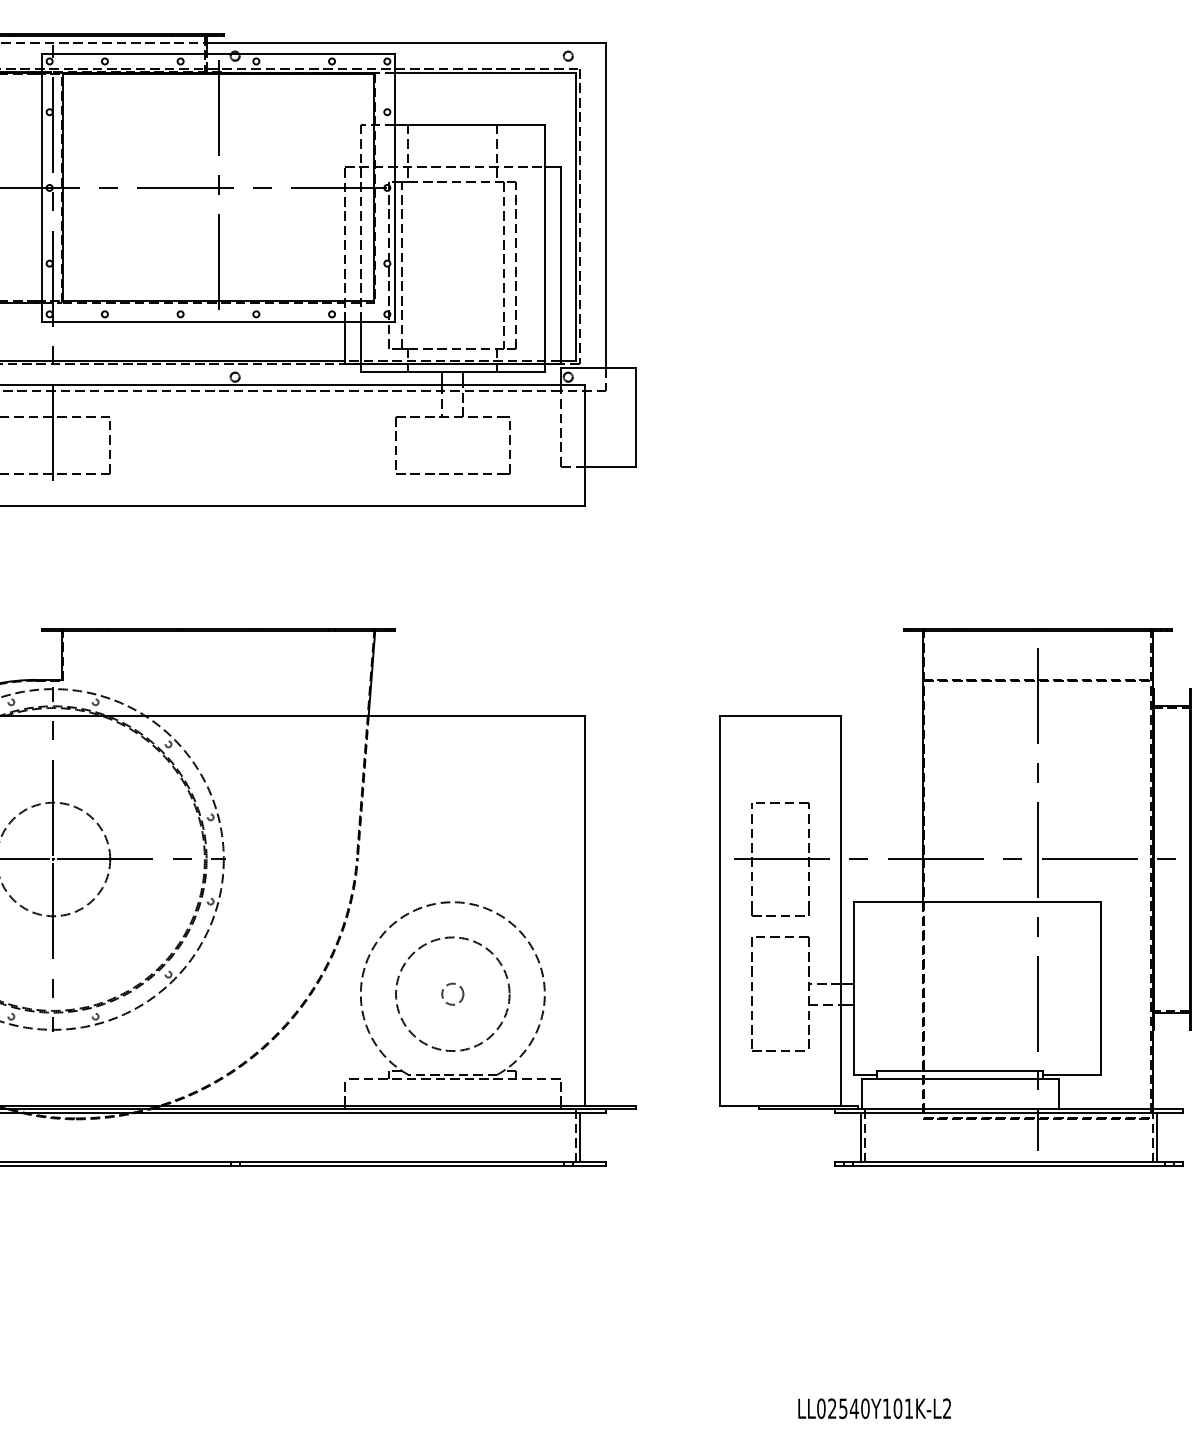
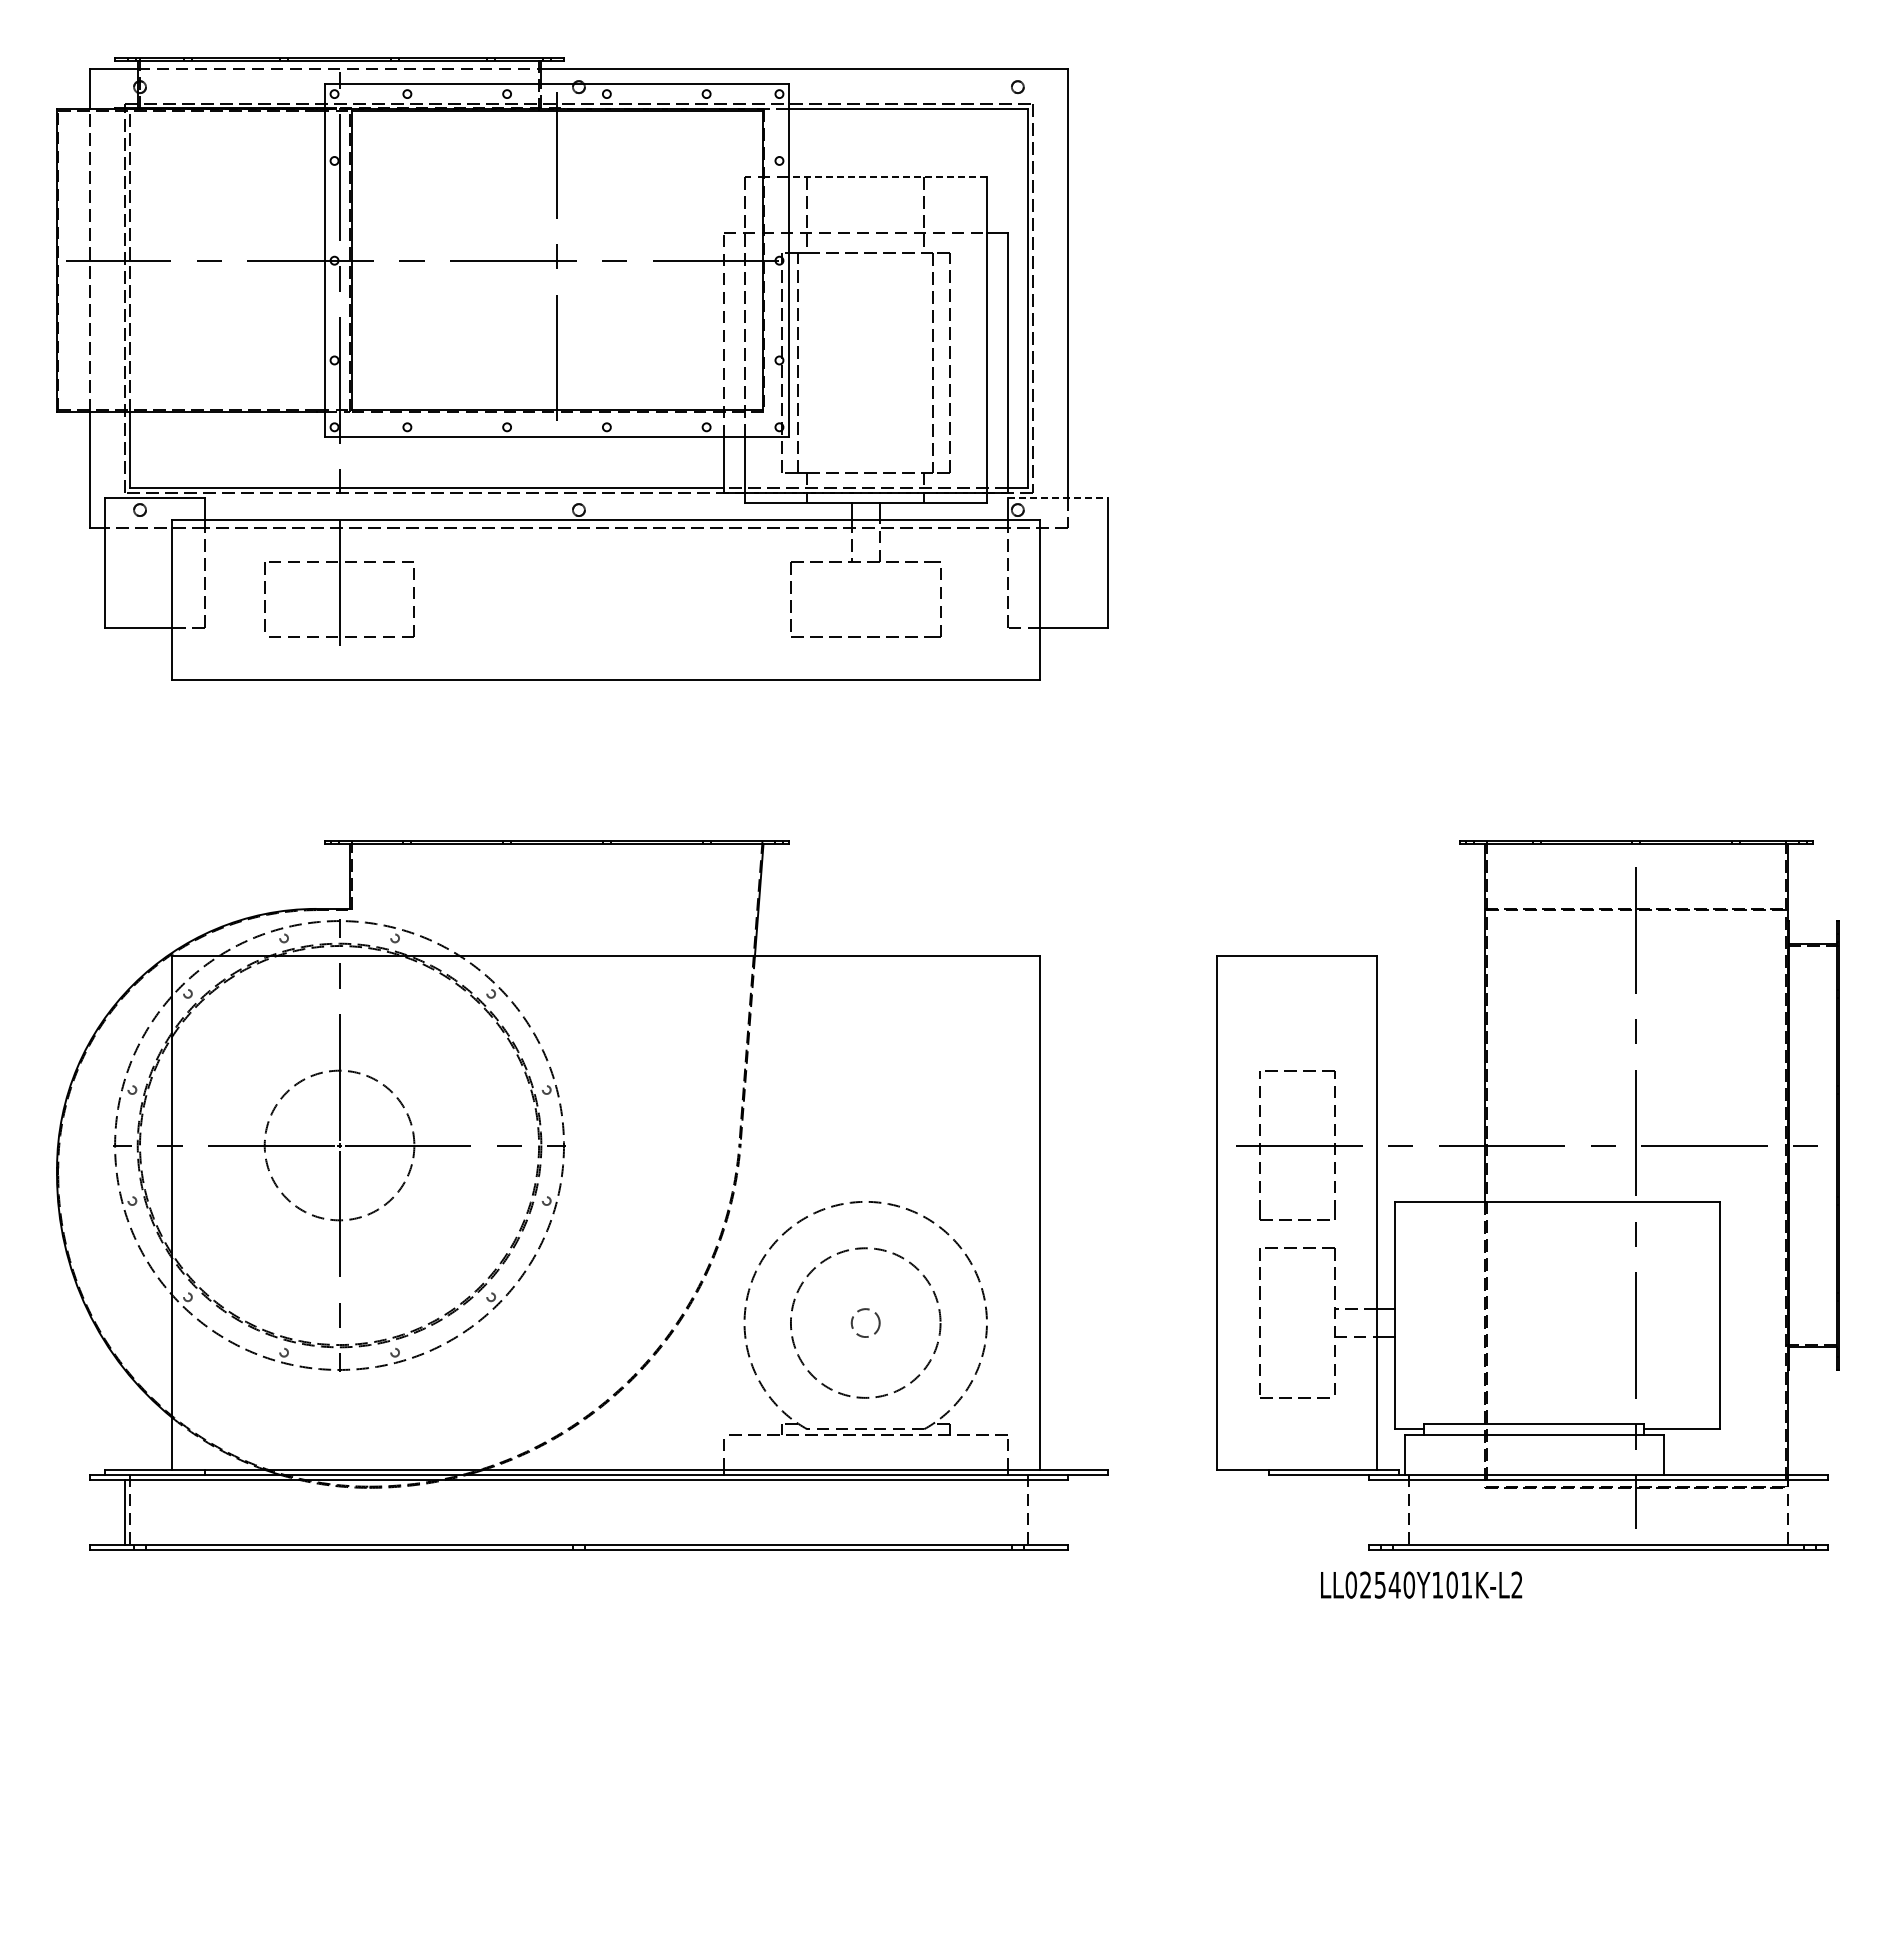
line: (470, 124) -> (888, 177), solid -> dashed
line: (598, 368) -> (1057, 498), solid -> dashed
line: (579, 1137) -> (1032, 1511), removed
line: (861, 1137) -> (1404, 1511), removed
line: (1156, 1137) -> (1793, 1511), removed
text: (874, 1408) -> (1421, 1584), moved

